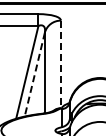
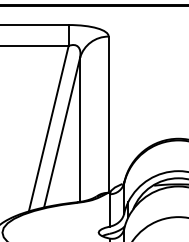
line: (60, 64) -> (107, 114), dashed -> solid
line: (34, 75) -> (61, 134), dashed -> solid

